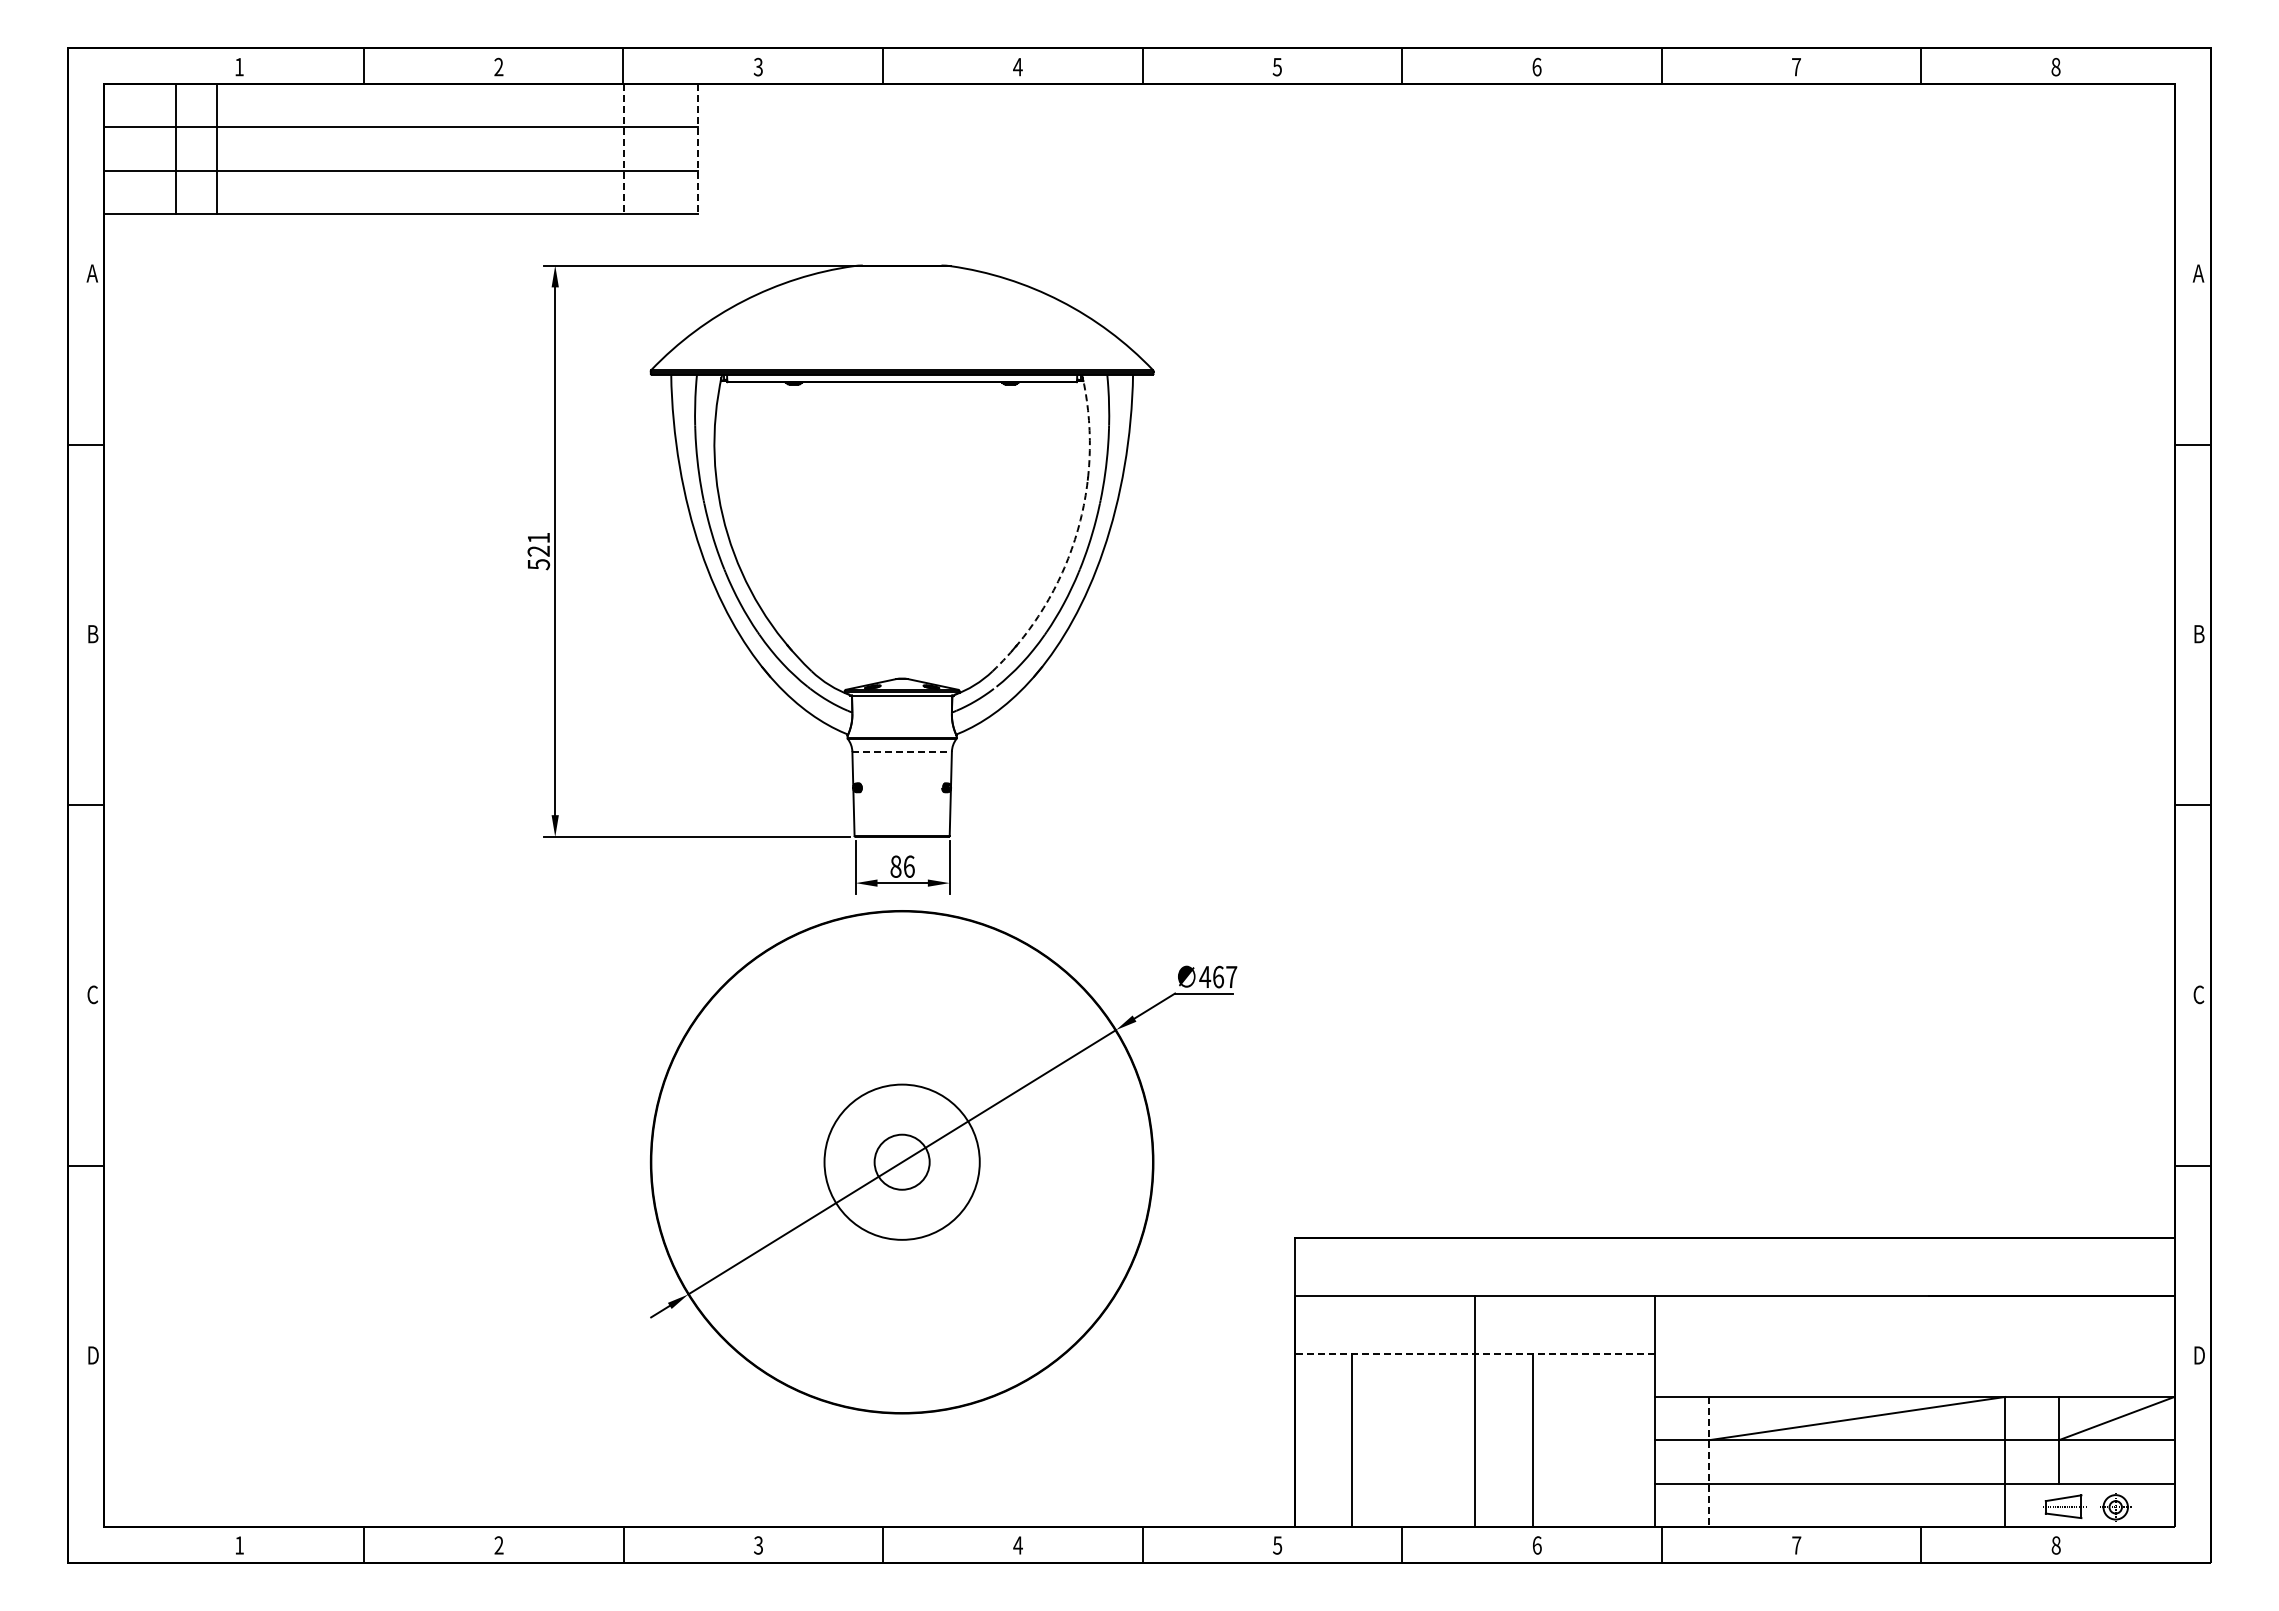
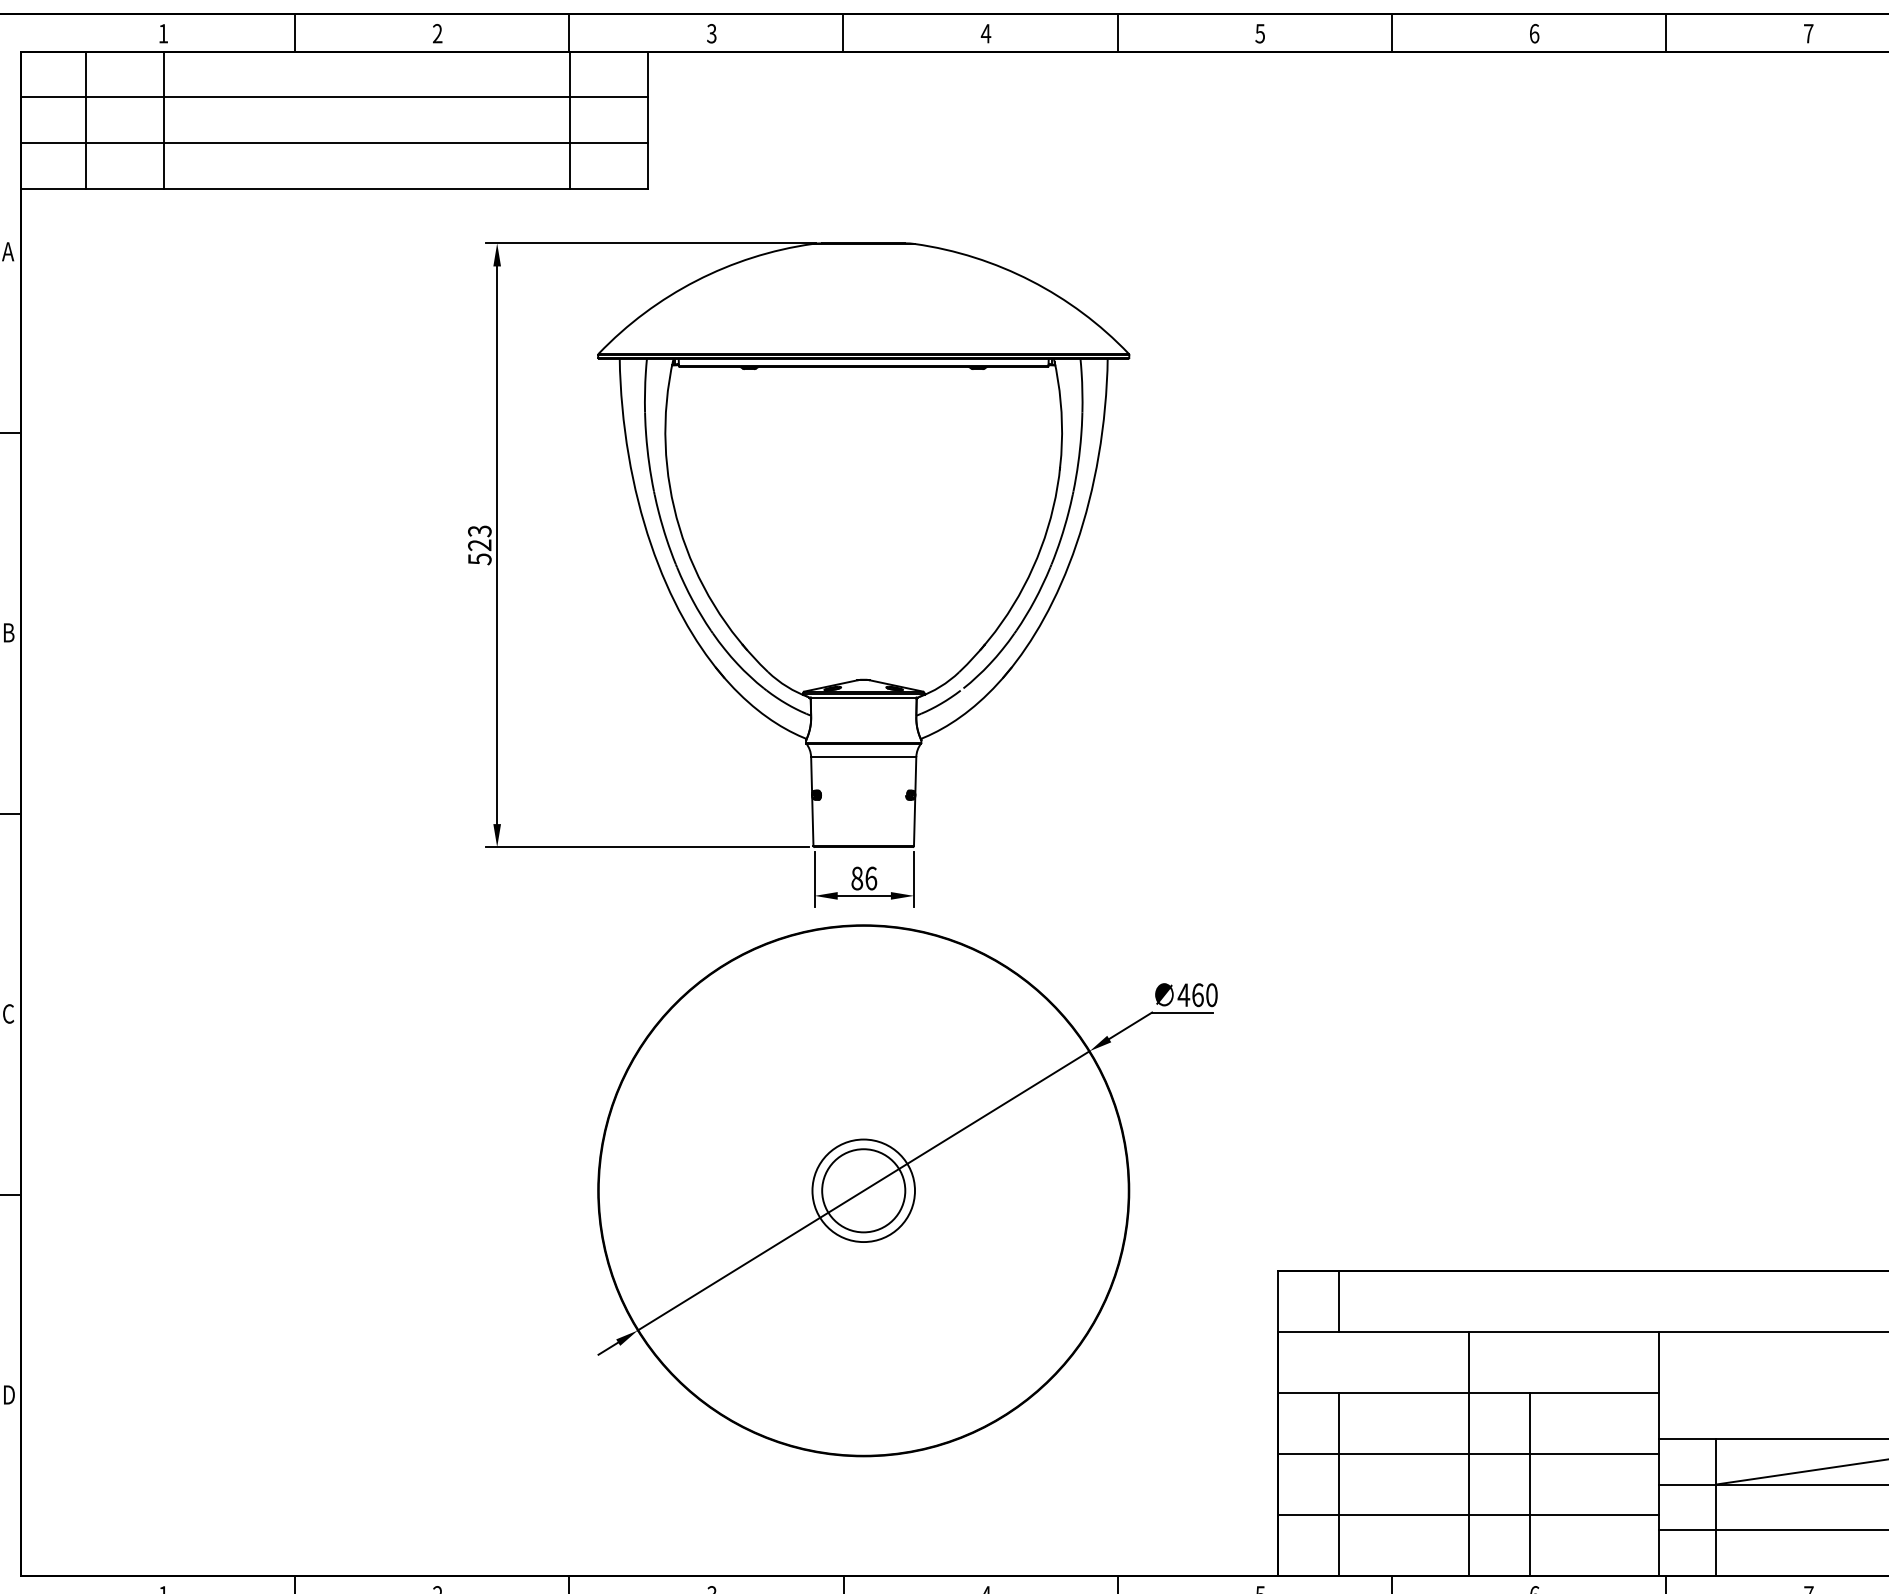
line: (176, 149) -> (164, 120), moved
line: (217, 149) -> (86, 120), moved
line: (624, 149) -> (570, 120), dashed -> solid
line: (698, 149) -> (648, 120), dashed -> solid
arc: (1076, 534) -> (1047, 527), dashed -> solid
text: (538, 537) -> (479, 530), 521 -> 523
line: (902, 751) -> (864, 756), dashed -> solid
text: (1231, 976) -> (1211, 994), 467 -> 460
circle: (901, 1161) -> (863, 1190), size x0.62
circle: (901, 1161) -> (863, 1190), size x1.43
line: (1352, 1266) -> (1339, 1300), added
line: (1474, 1353) -> (1468, 1392), dashed -> solid
line: (1474, 1411) -> (1468, 1454), added
line: (1708, 1461) -> (1715, 1507), dashed -> solid
line: (1474, 1469) -> (1468, 1515), added

